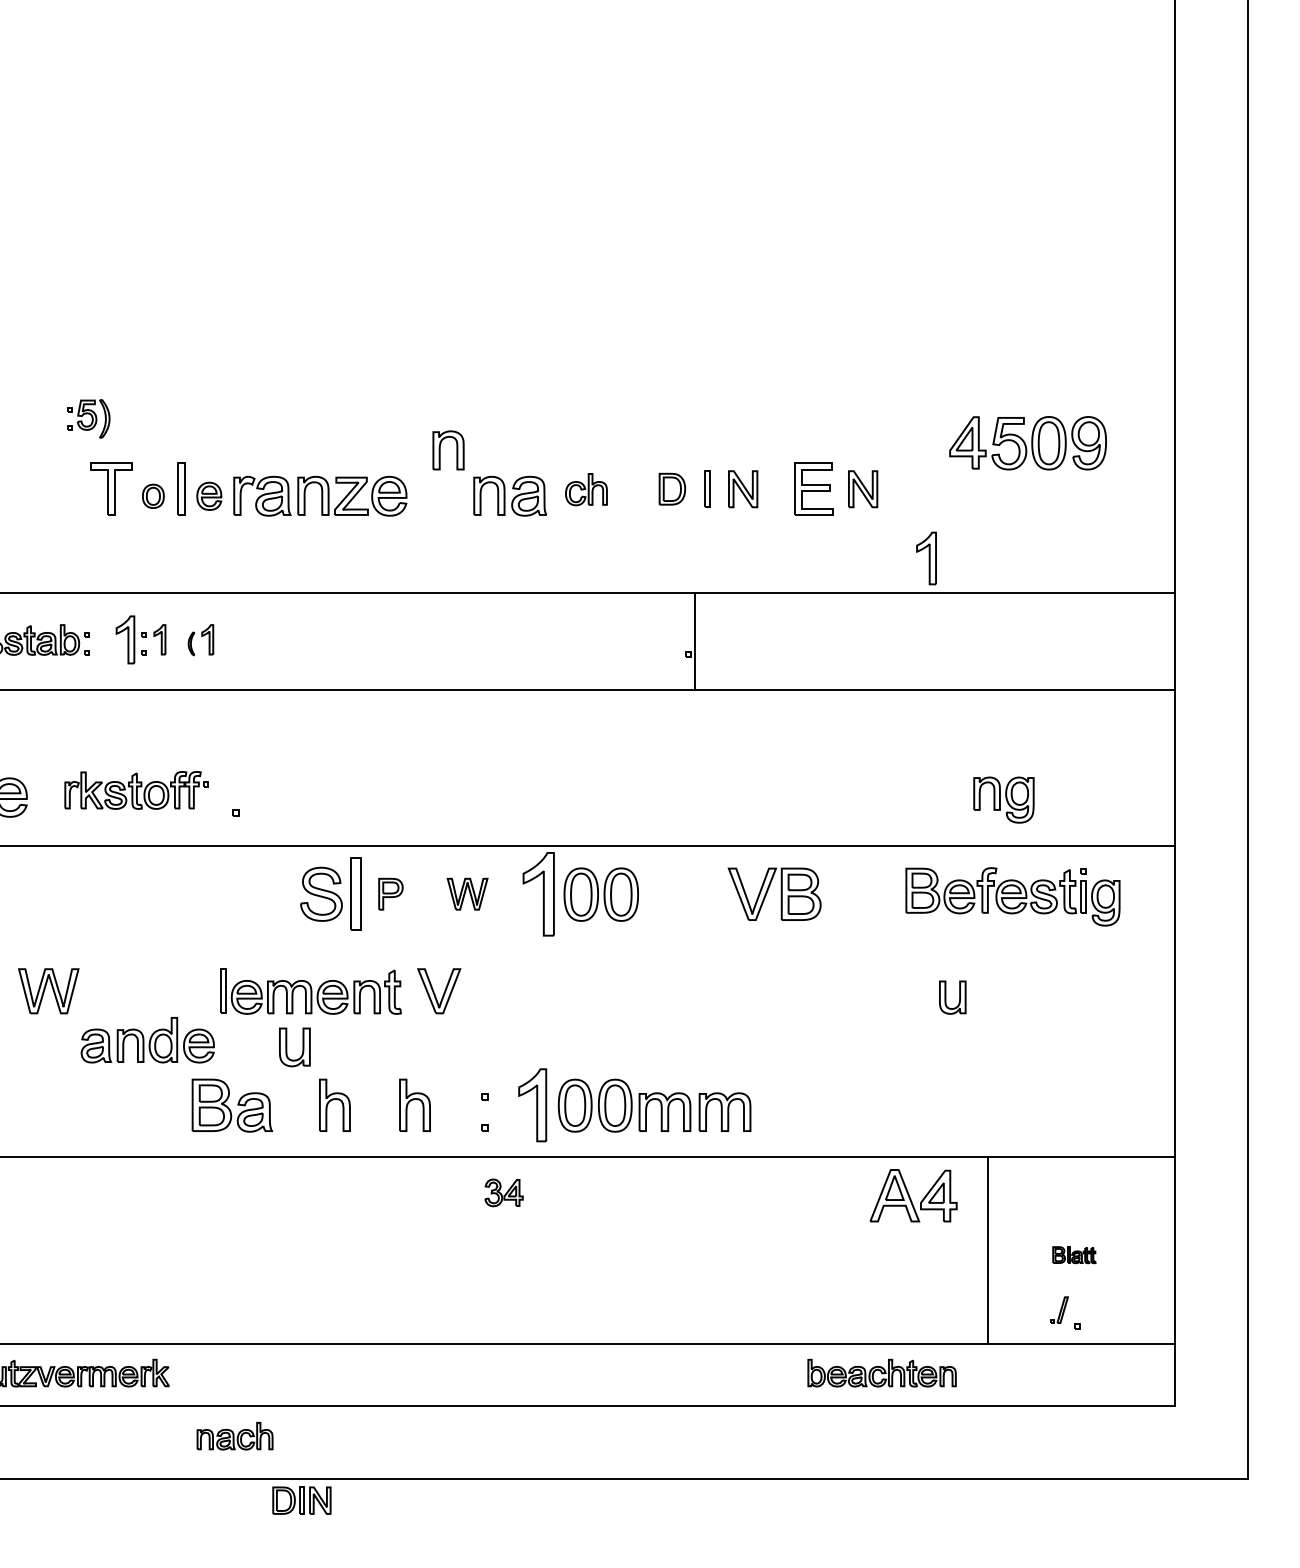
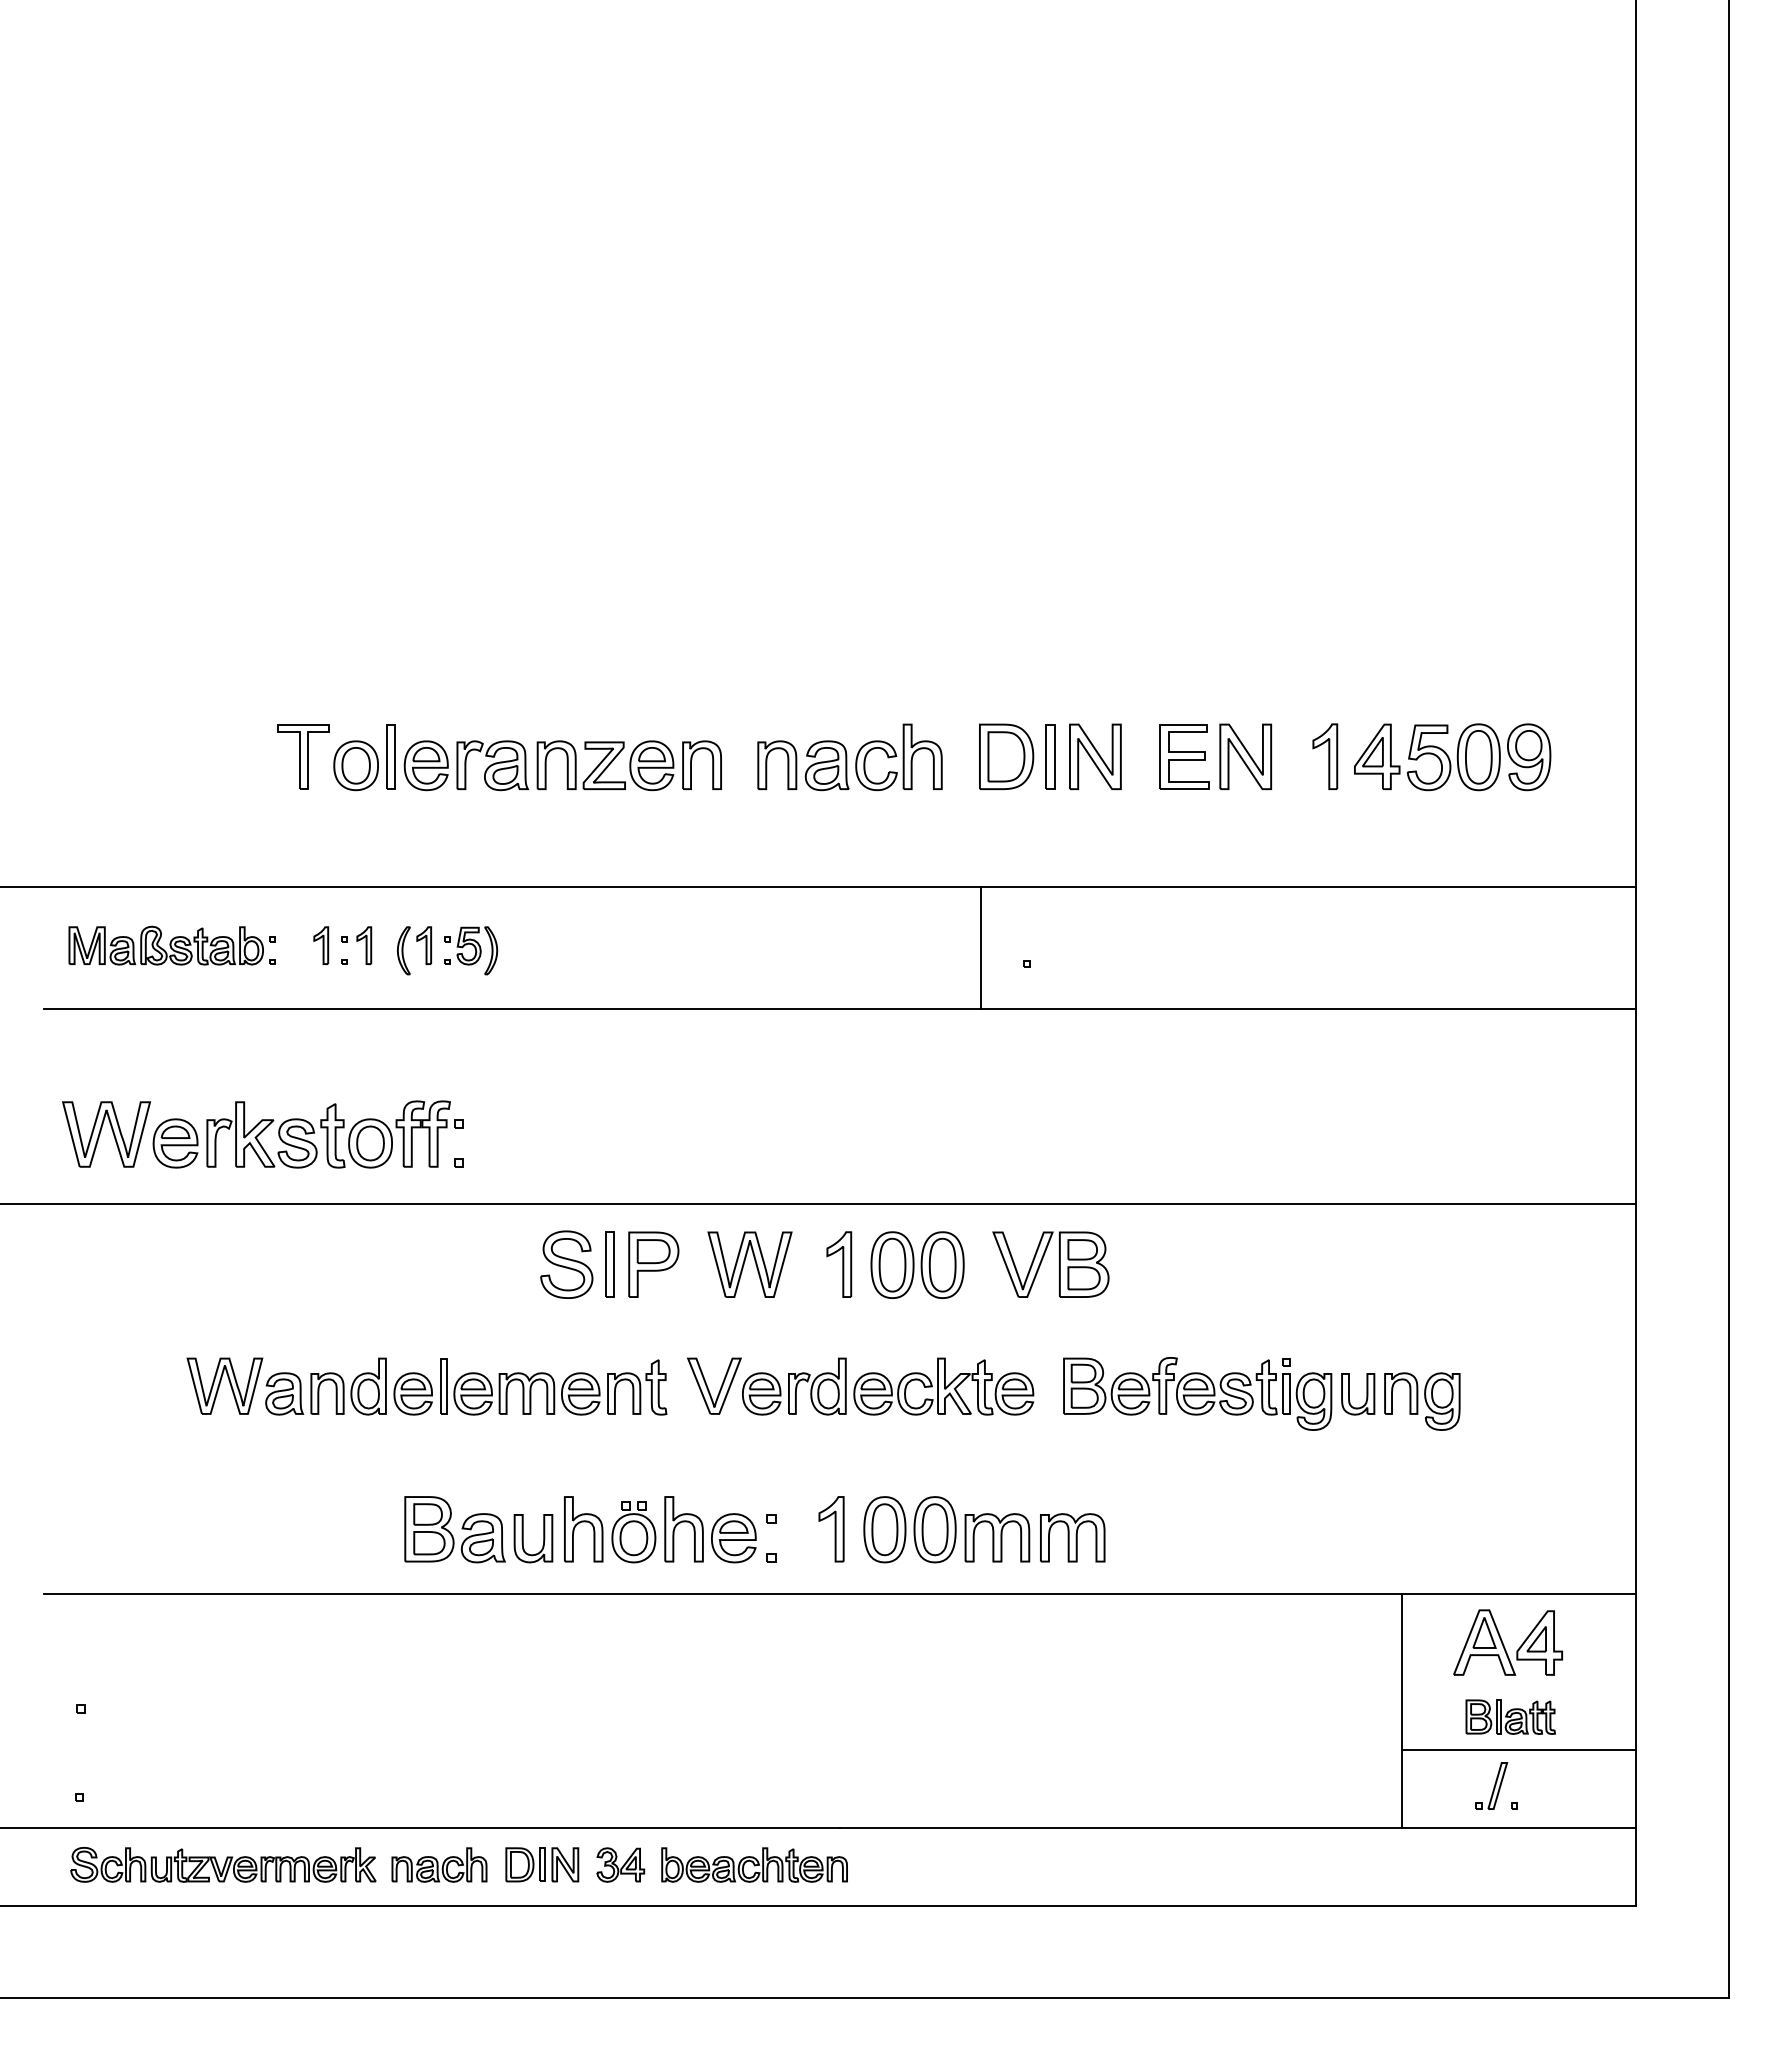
part: (89, 418) -> (471, 950), moved
part: (1027, 443) -> (1452, 757), moved
part: (440, 450) -> (691, 765), moved
part: (672, 488) -> (1006, 756), size x1.67
part: (707, 488) -> (1050, 756), size x1.43
part: (743, 488) -> (1095, 756), size x1.43
part: (862, 488) -> (1245, 756), size x1.43
part: (586, 489) -> (898, 757), size x1.67
part: (152, 496) -> (355, 765), size x1.67
part: (208, 496) -> (425, 765), size x1.43
part: (926, 558) -> (1325, 756), moved
part: (125, 639) -> (321, 945), size x0.62
line: (695, 641) -> (980, 947), moved
part: (191, 643) -> (403, 950), size x1.67
part: (136, 790) -> (334, 1134), size x1.43
part: (1004, 800) -> (1422, 1401), moved
part: (767, 891) -> (1042, 1261), moved
part: (355, 894) -> (609, 1264), size x0.71
part: (390, 894) -> (653, 1264), size x1.67
part: (467, 894) -> (749, 1264), size x1.67
part: (539, 894) -> (839, 1264), size x0.62
part: (1012, 896) -> (1197, 1393), moved
part: (578, 991) -> (888, 1386), added
part: (147, 1040) -> (348, 1386), moved
part: (286, 1047) -> (523, 1538), moved
part: (532, 1105) -> (831, 1529), size x0.71
part: (374, 1107) -> (633, 1532), added
part: (454, 1112) -> (733, 1538), added
part: (503, 1192) -> (620, 1864), moved
part: (913, 1195) -> (1508, 1642), moved
part: (1074, 1254) -> (1510, 1716), size x1.67
line: (1081, 1281) -> (1519, 1749), added
part: (1059, 1309) -> (1491, 1785), size x1.43
part: (882, 1372) -> (754, 1864), moved
part: (235, 1435) -> (439, 1864), moved
part: (302, 1500) -> (542, 1864), moved

